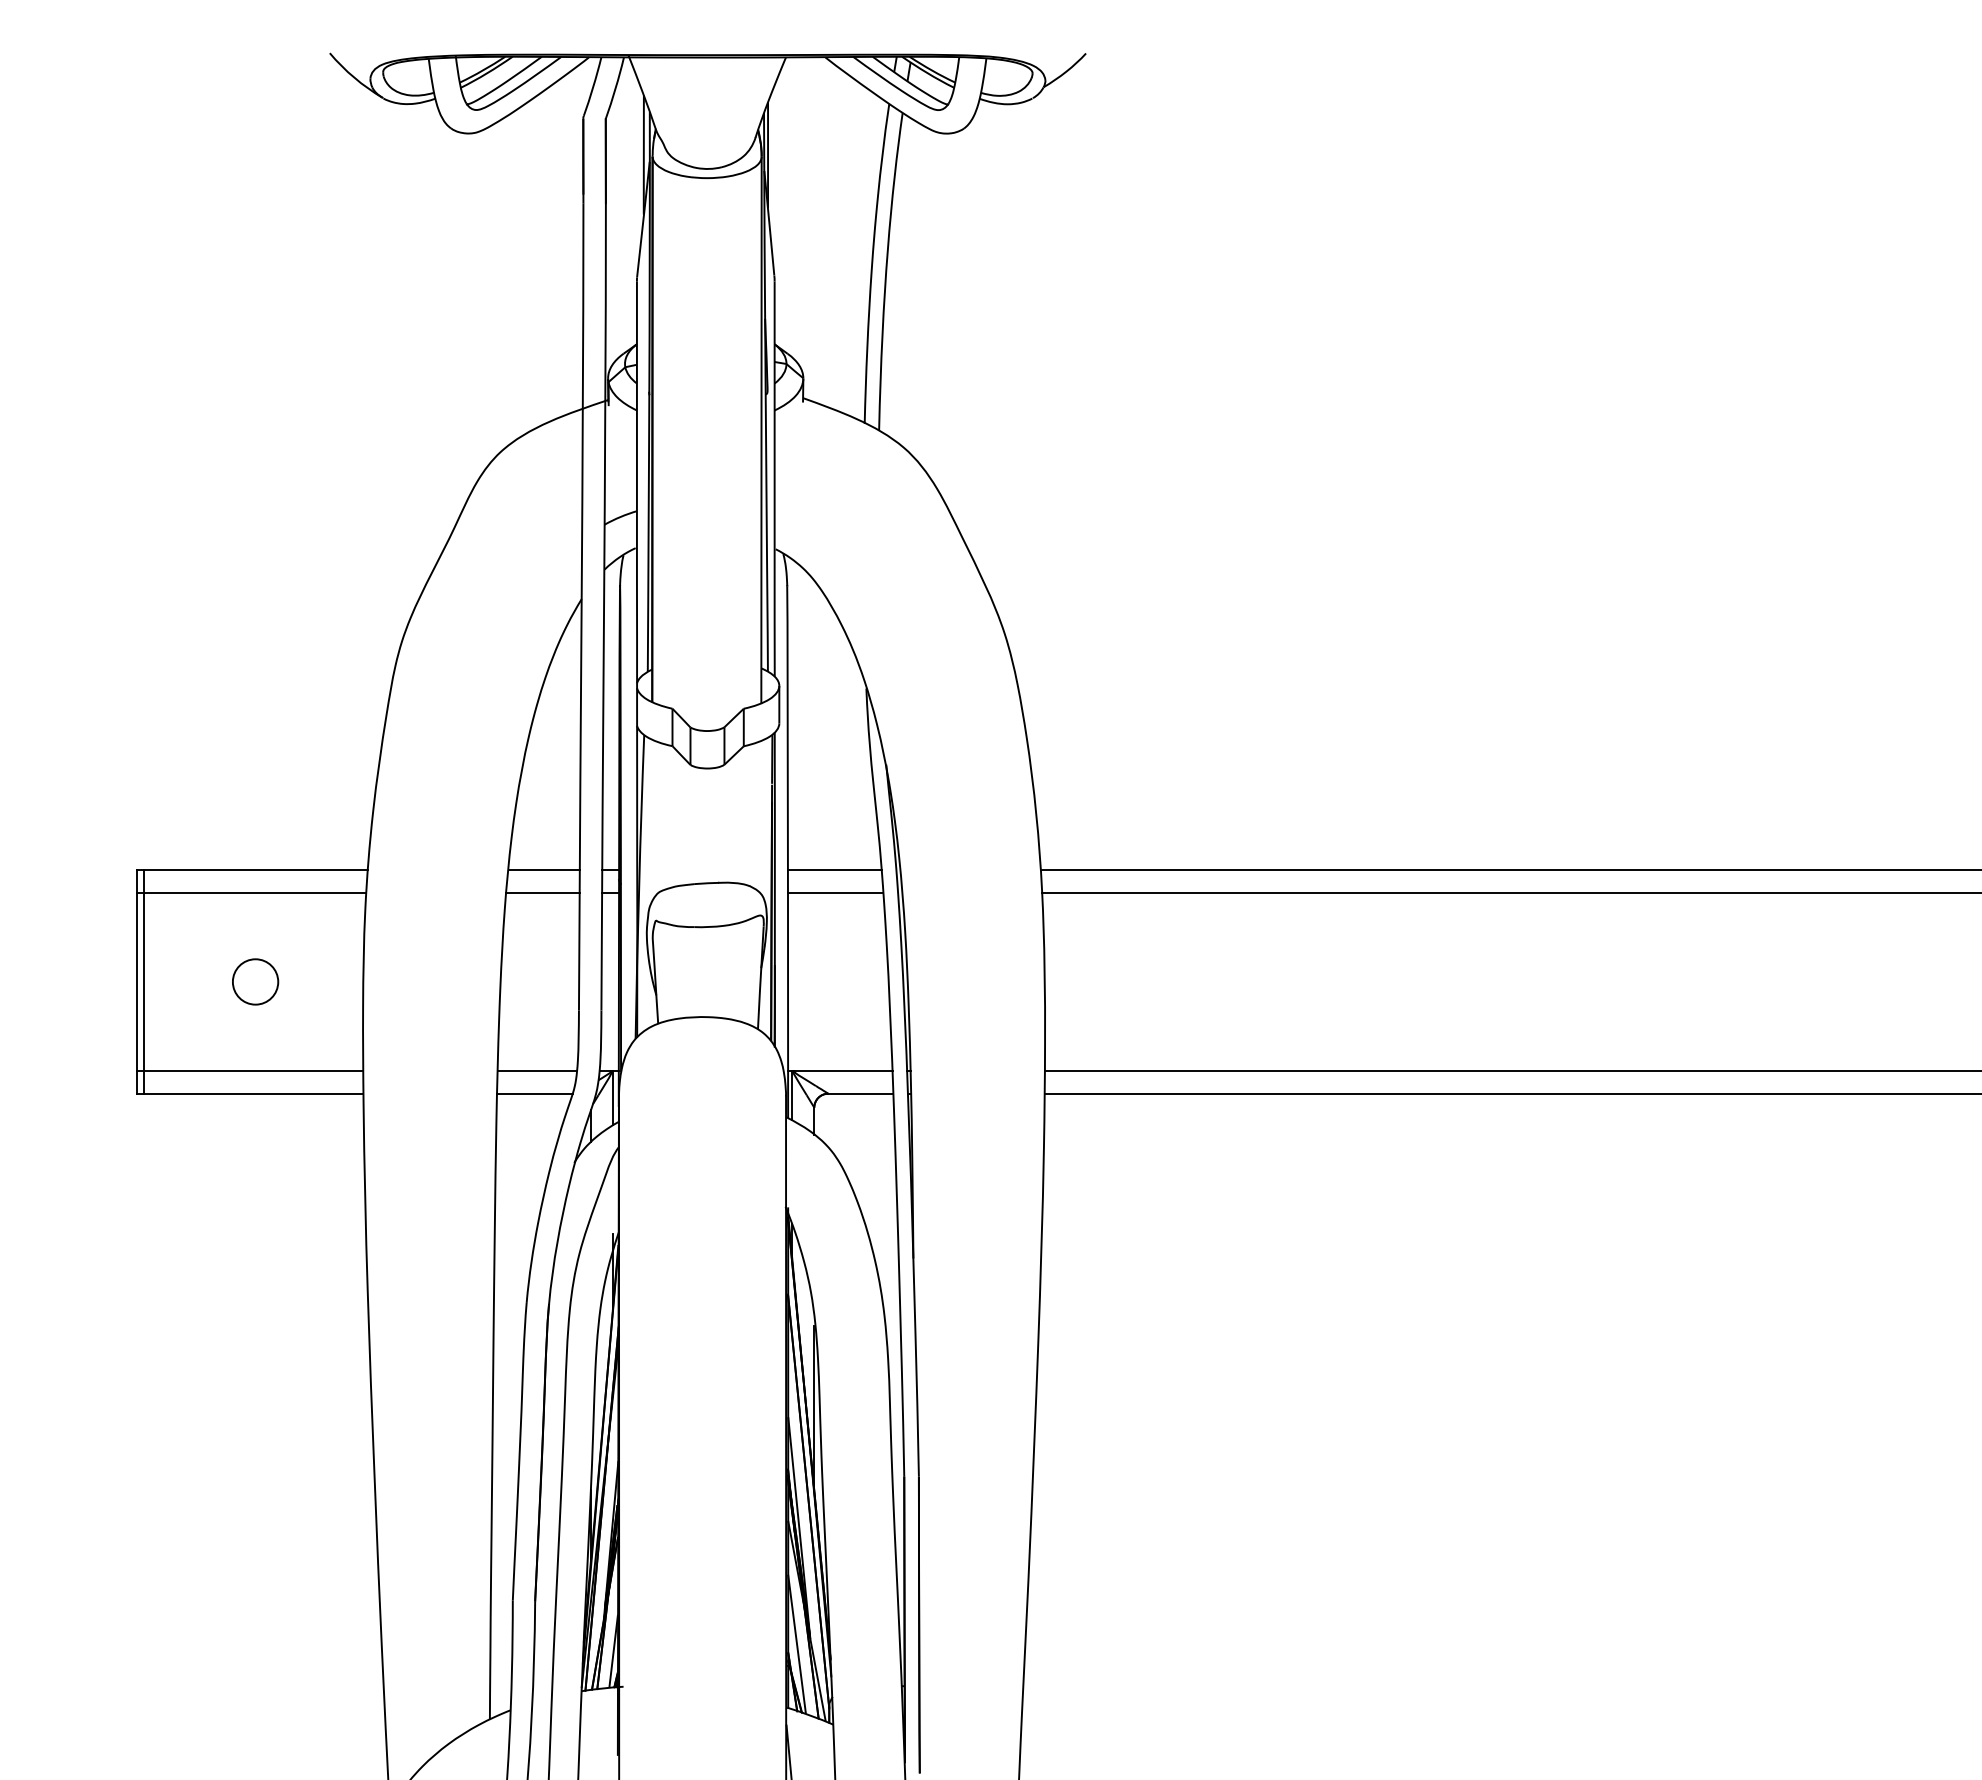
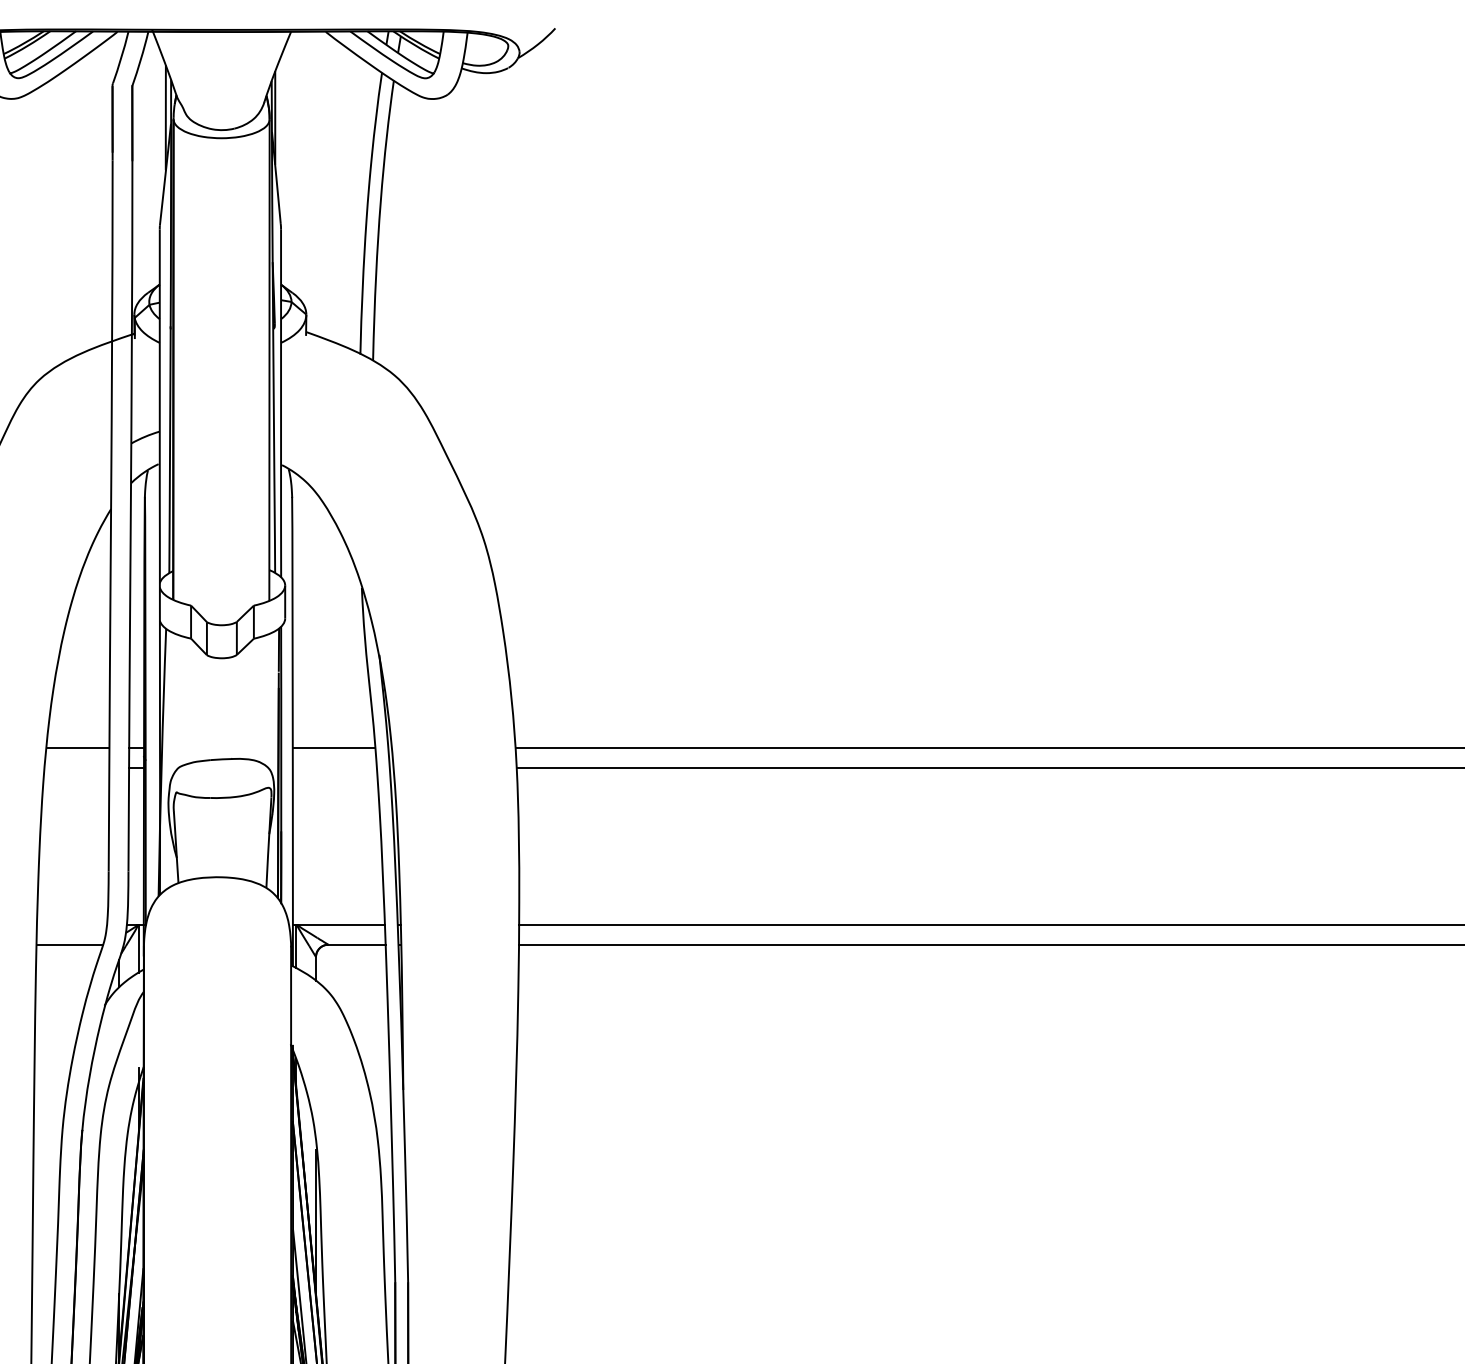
line: (542, 892) -> (76, 767), removed
line: (835, 892) -> (334, 767), removed
line: (537, 1071) -> (72, 925), removed

